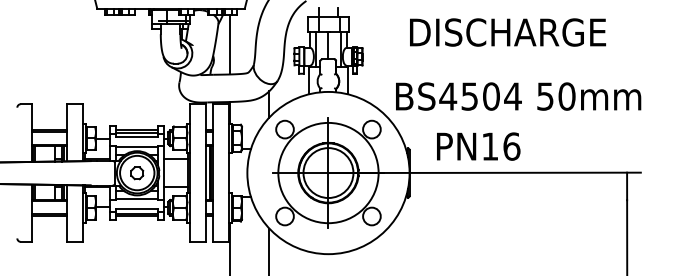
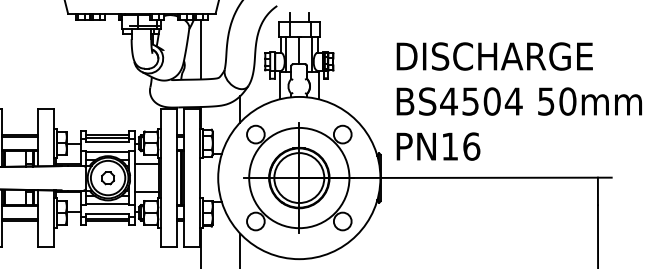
text: (507, 32) -> (494, 56), moved
text: (518, 96) -> (519, 101), moved
text: (478, 146) -> (438, 146), moved

